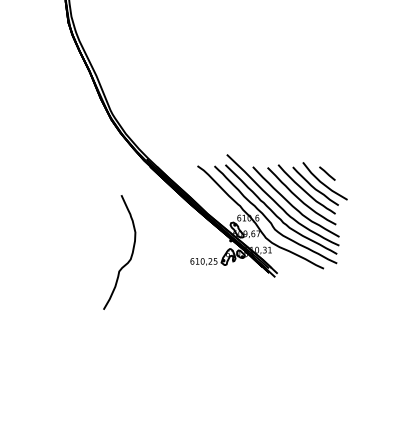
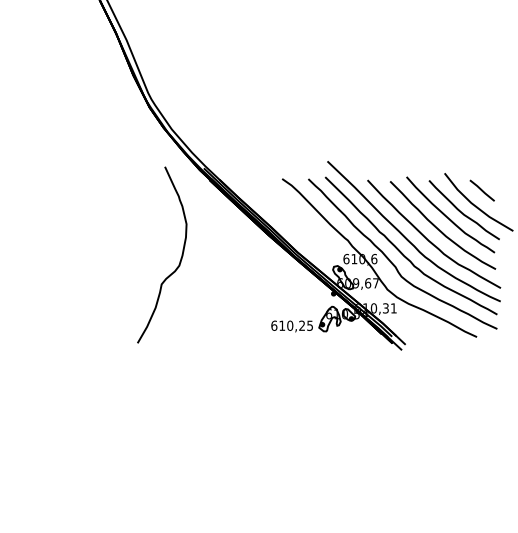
part: (130, 256) -> (178, 261), moved

